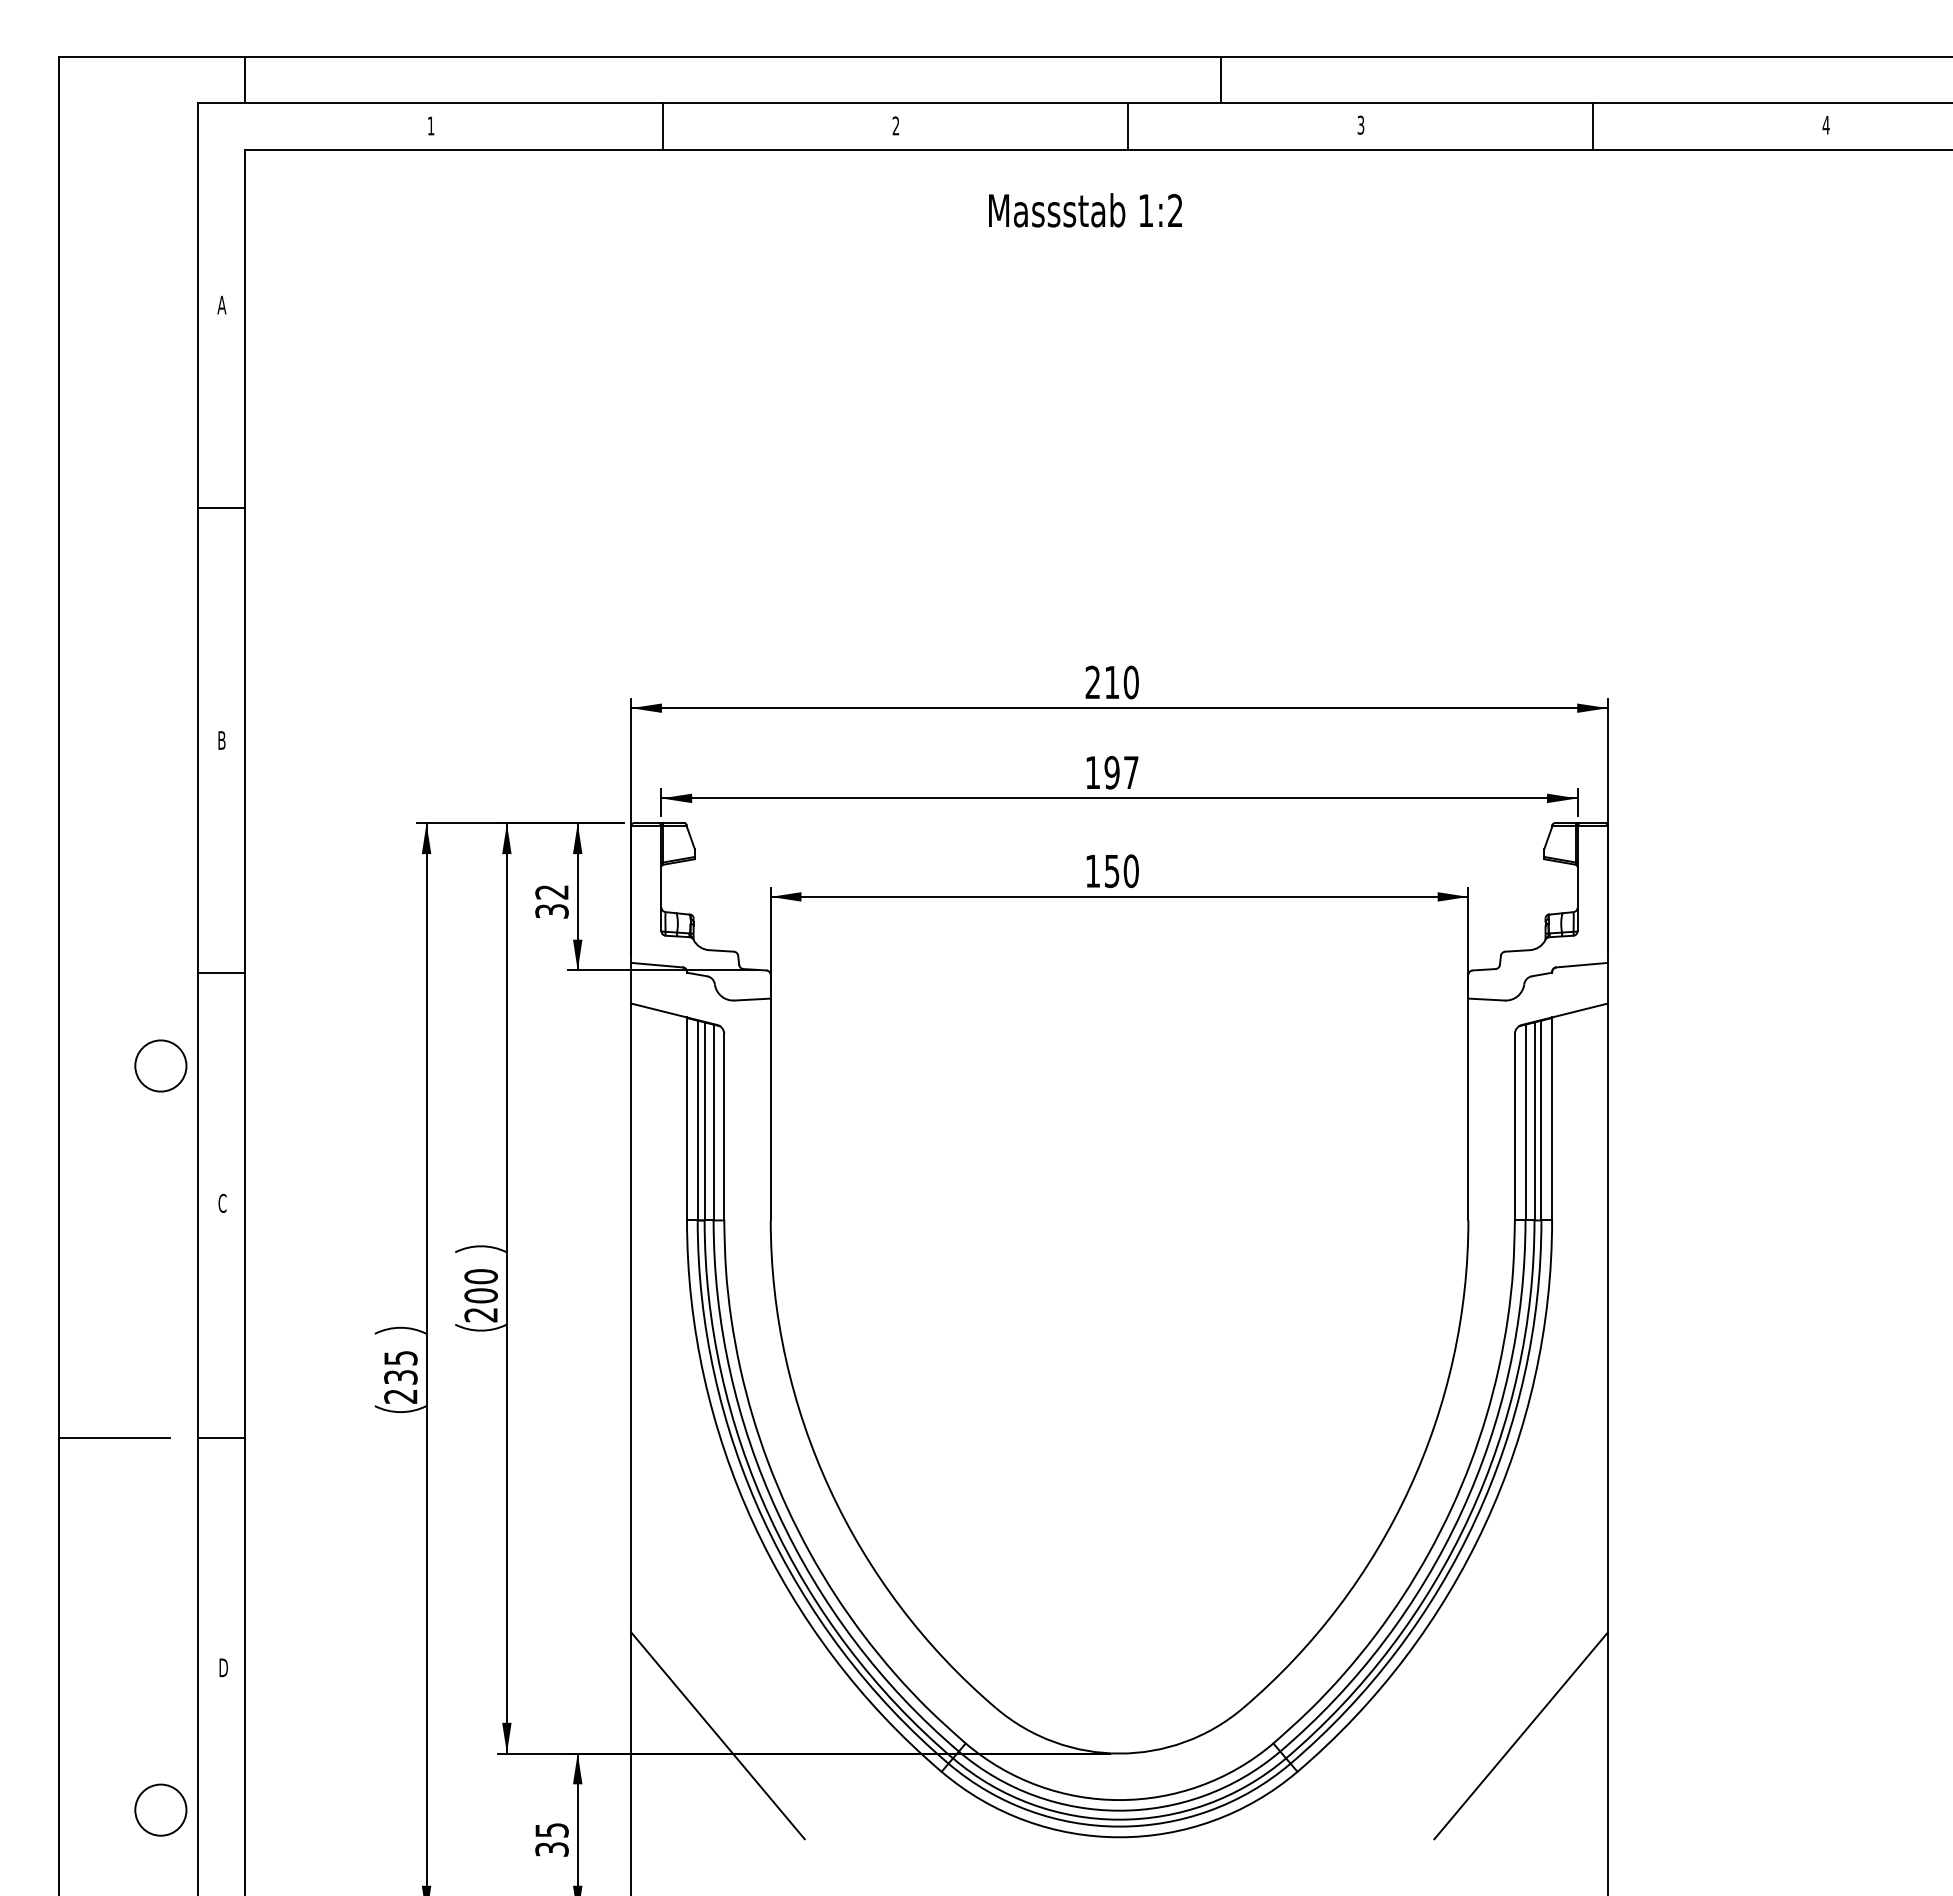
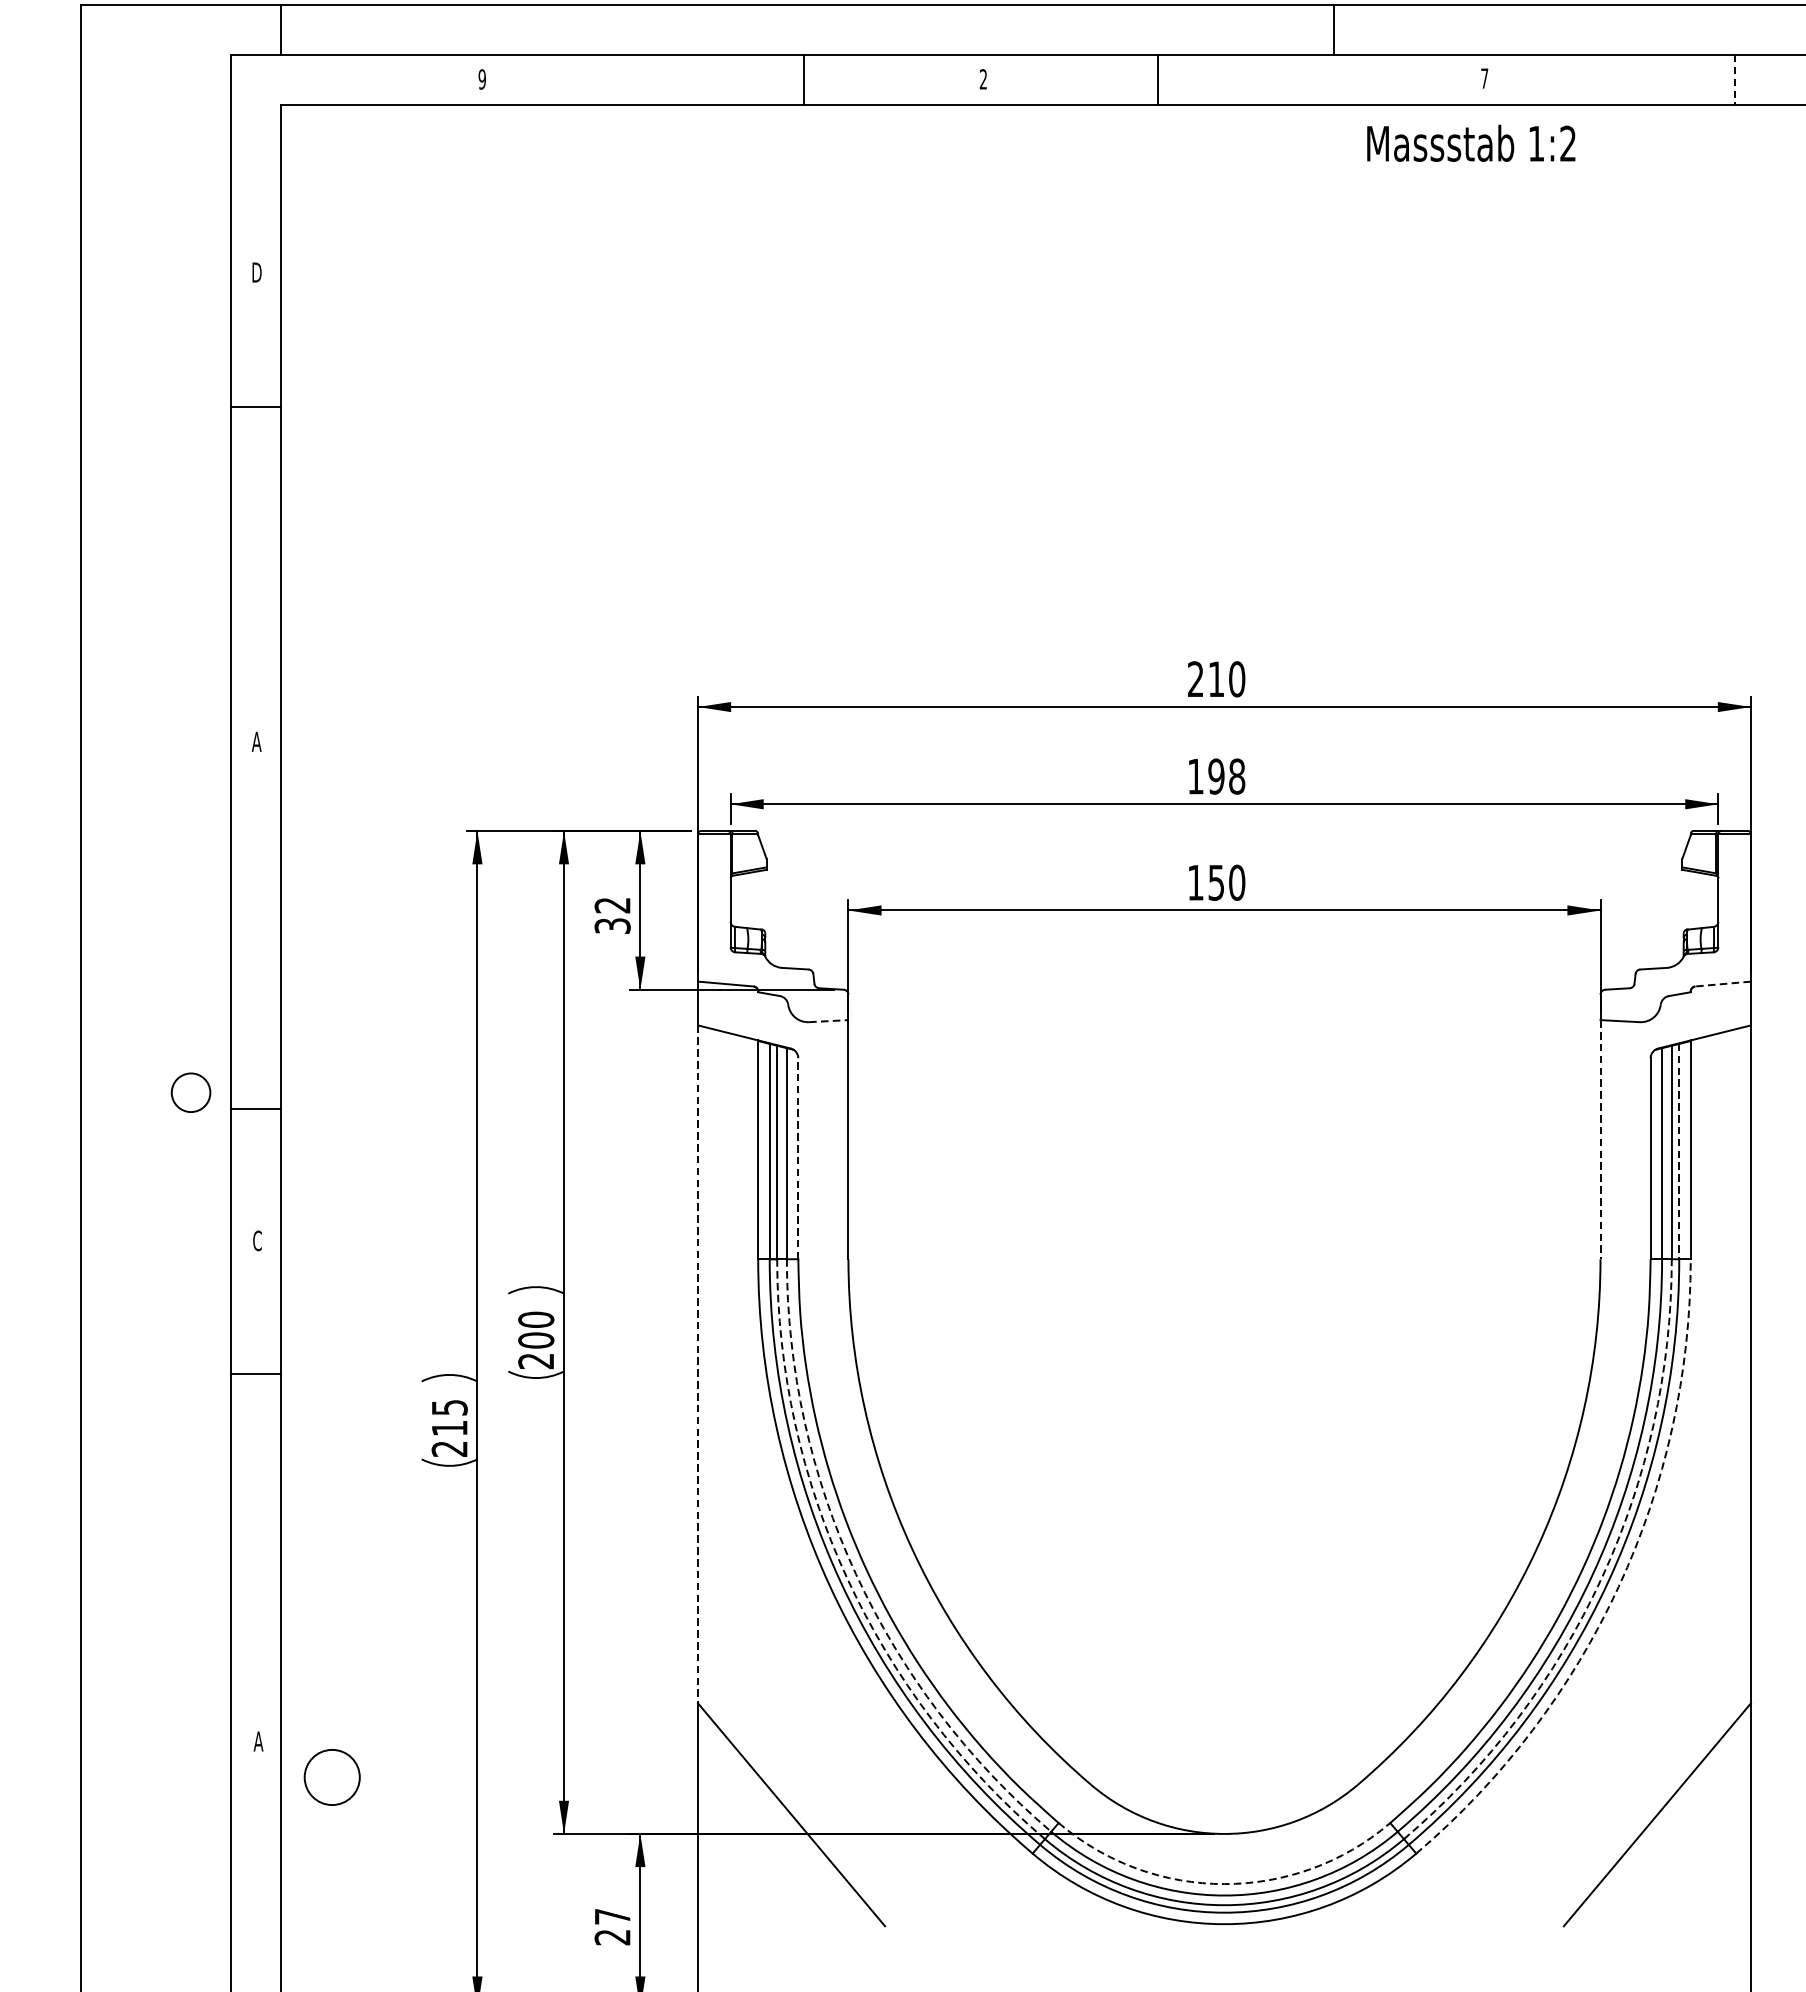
text: (1360, 124) -> (1484, 77), 3 -> 7
text: (430, 125) -> (481, 78), 1 -> 9
line: (663, 126) -> (803, 79), moved
line: (1128, 126) -> (1158, 79), moved
line: (1593, 127) -> (1735, 81), solid -> dashed
text: (1085, 210) -> (1471, 143), moved
text: (221, 304) -> (256, 271), A -> D
line: (221, 507) -> (256, 406), moved
text: (221, 740) -> (256, 741), B -> A
text: (1130, 772) -> (1236, 776), 197 -> 198
line: (1582, 965) -> (1723, 984), solid -> dashed
line: (221, 973) -> (256, 1109), moved
line: (753, 999) -> (829, 1021), solid -> dashed
circle: (160, 1065) -> (190, 1092), size x0.7
line: (1468, 1109) -> (1600, 1139), solid -> dashed
line: (1541, 1120) -> (1679, 1151), solid -> dashed
line: (724, 1126) -> (798, 1157), solid -> dashed
line: (631, 1318) -> (698, 1364), solid -> dashed
text: (400, 1377) -> (449, 1428), 235 -> 215
line: (114, 1438) -> (141, 1494), removed
line: (221, 1438) -> (256, 1374), moved
arc: (777, 1512) -> (855, 1574), solid -> dashed
arc: (769, 1516) -> (847, 1578), solid -> dashed
arc: (1469, 1516) -> (1601, 1578), solid -> dashed
arc: (1485, 1524) -> (1618, 1587), solid -> dashed
text: (223, 1667) -> (258, 1741), D -> A
arc: (1119, 1800) -> (1224, 1884), solid -> dashed
circle: (160, 1809) -> (331, 1776), moved
text: (551, 1839) -> (612, 1926), 35 -> 27

